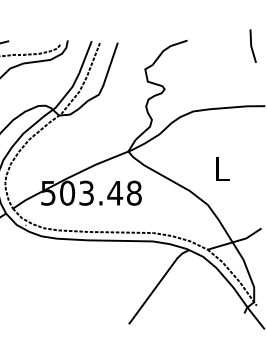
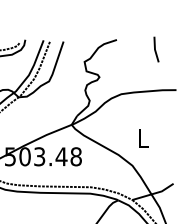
line: (252, 45) -> (155, 49), moved

